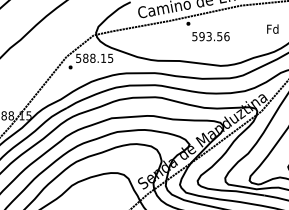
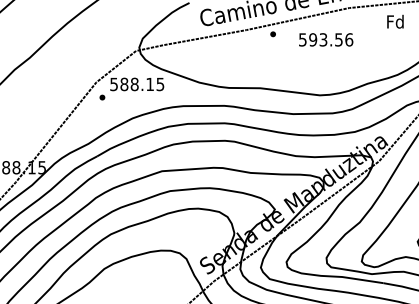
text: (272, 28) -> (394, 20), moved
text: (210, 36) -> (325, 39), moved

